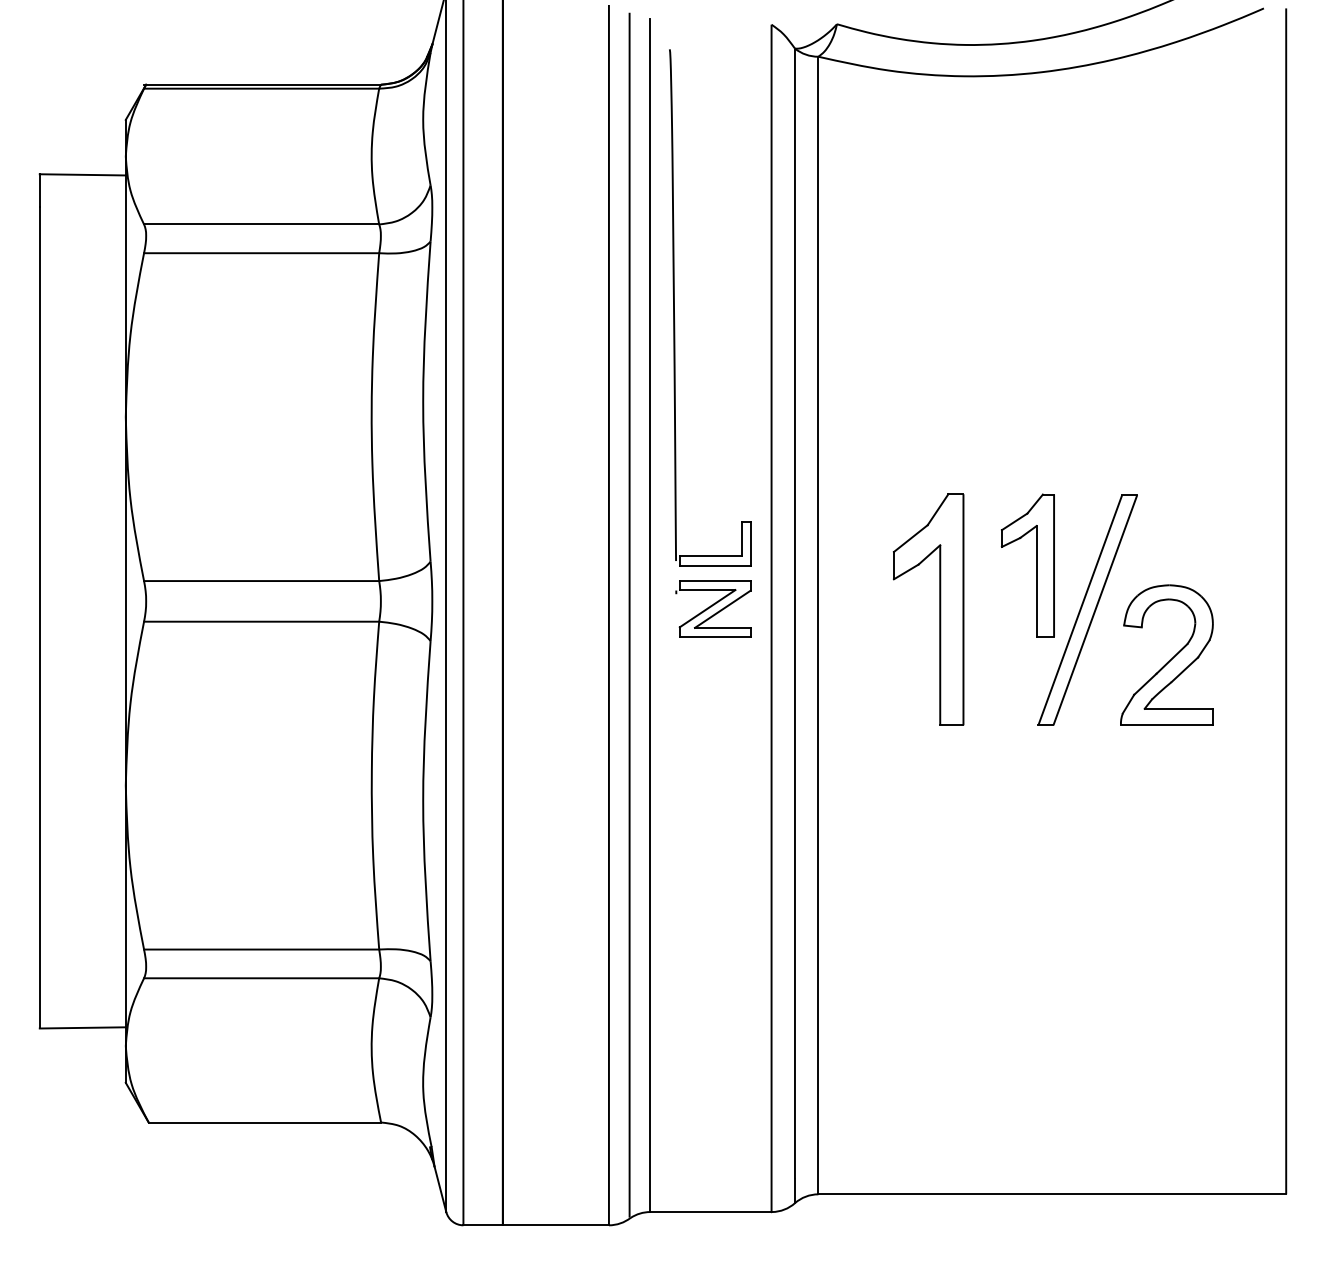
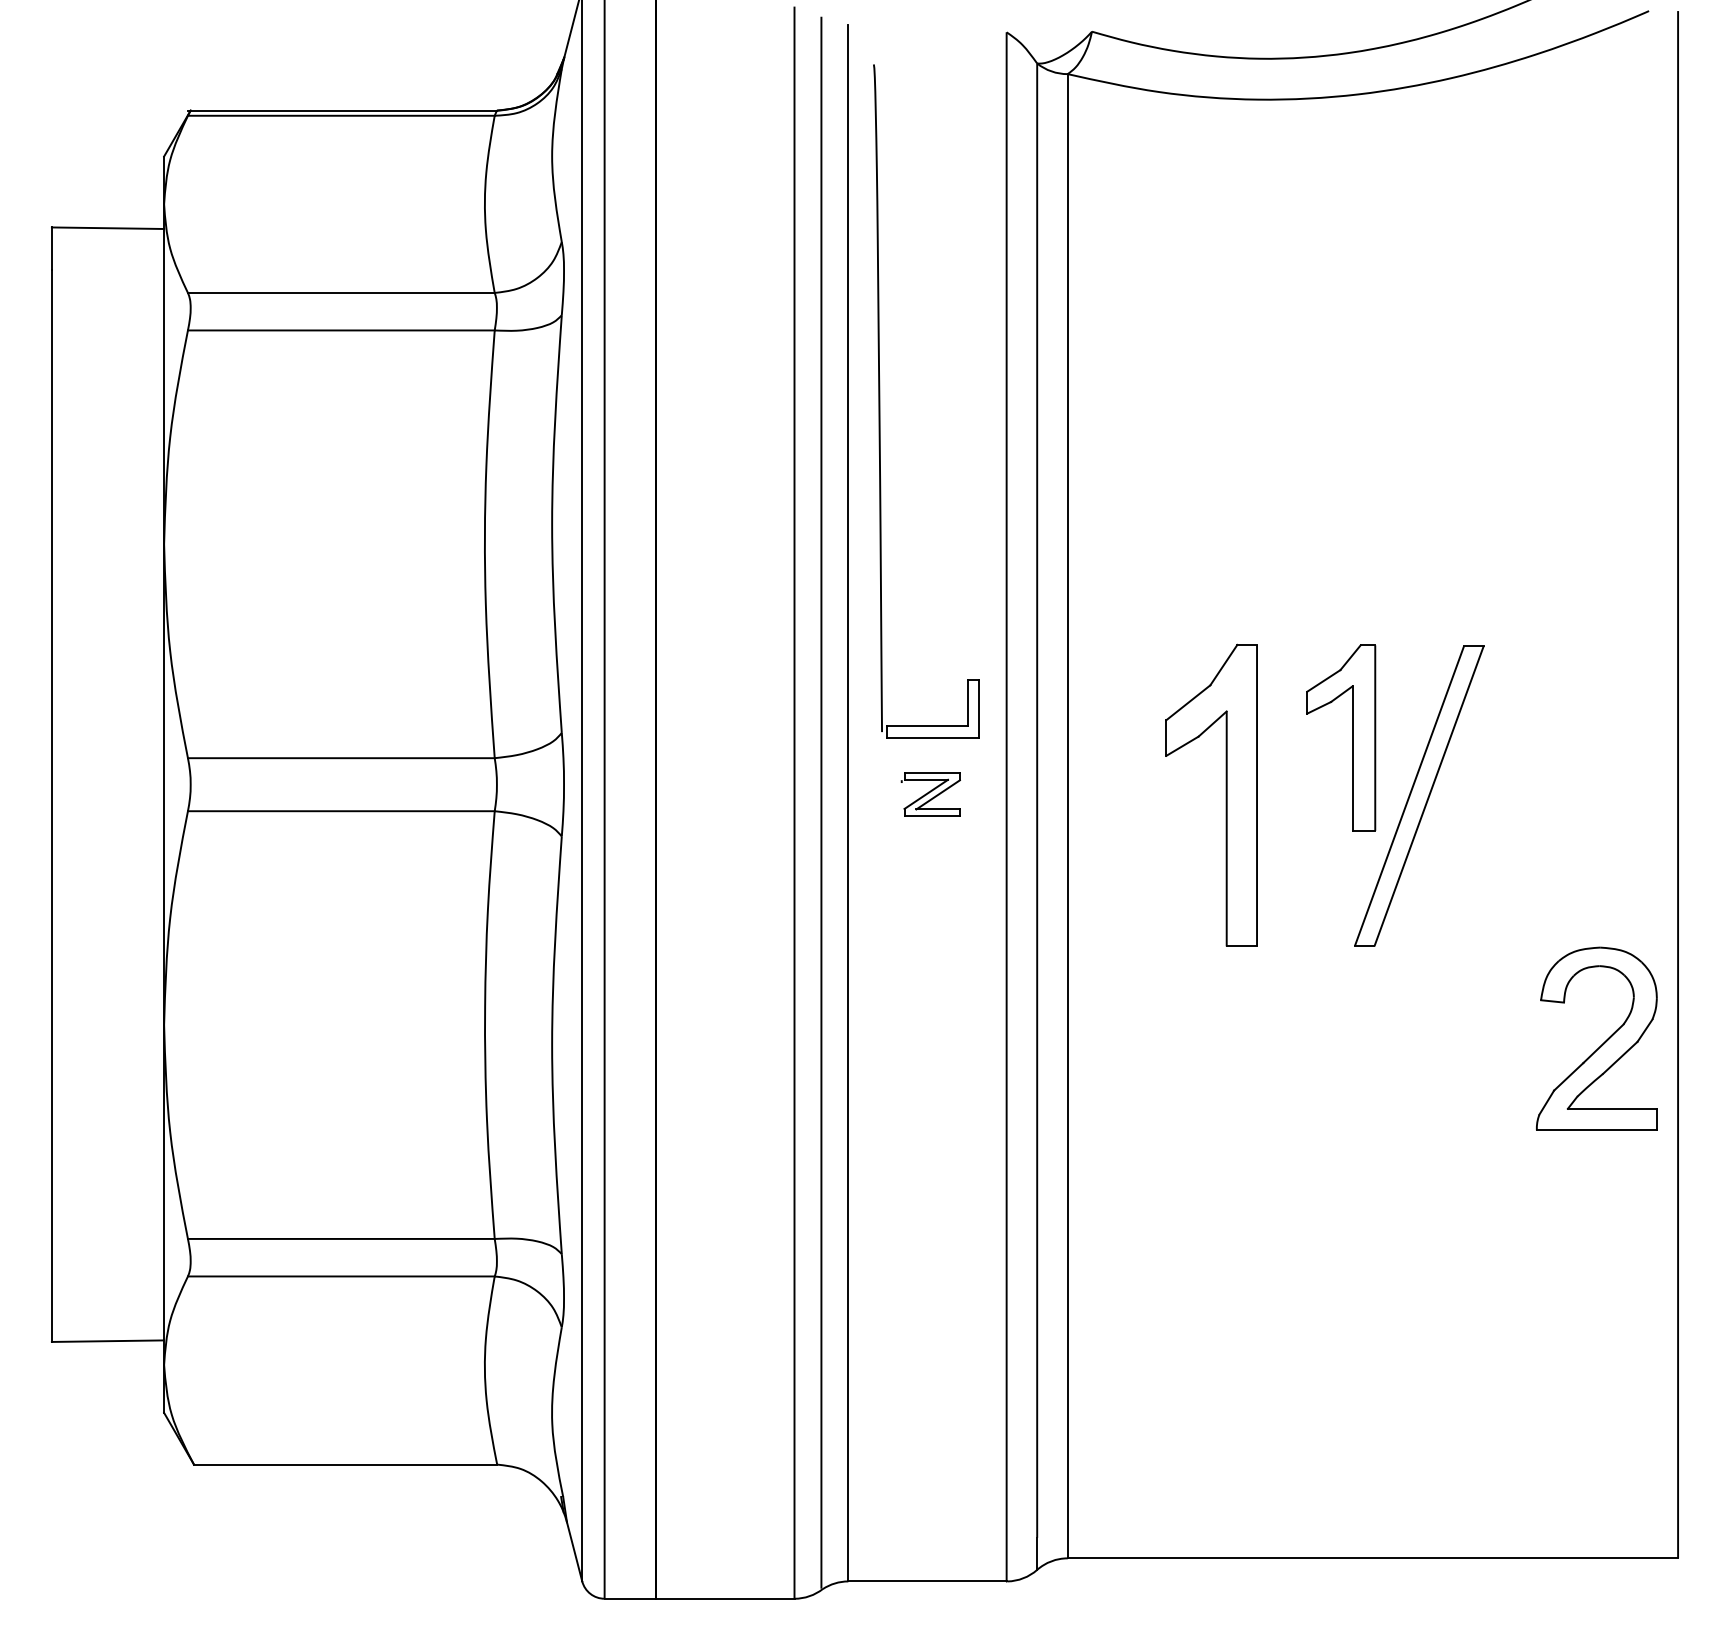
part: (713, 608) -> (930, 793), size x0.6
part: (1168, 660) -> (1598, 1045), moved

